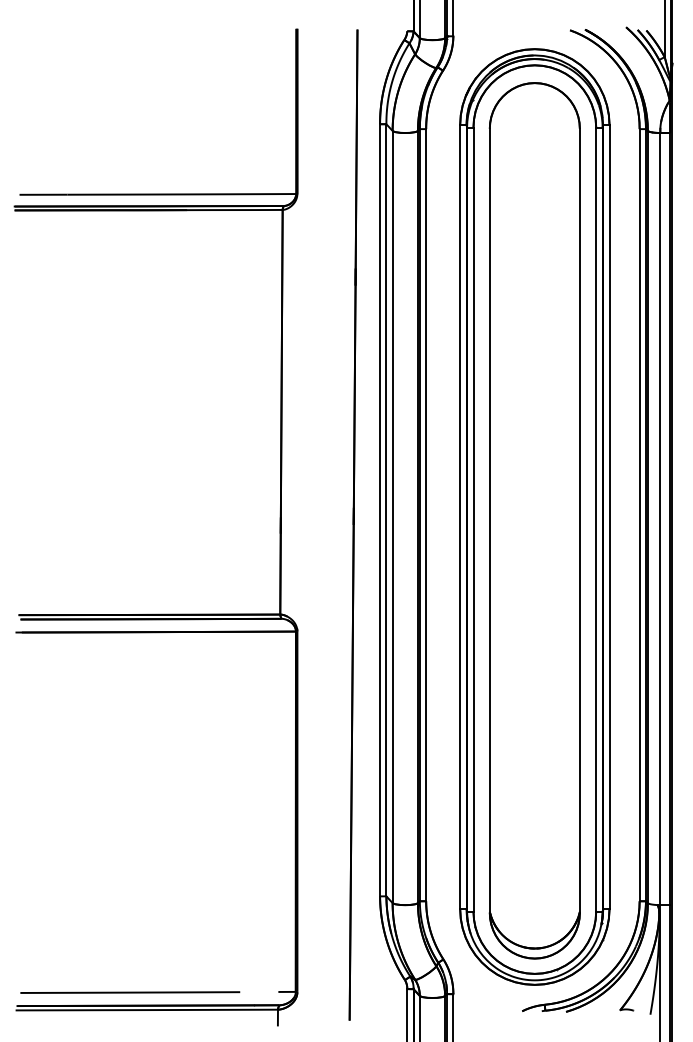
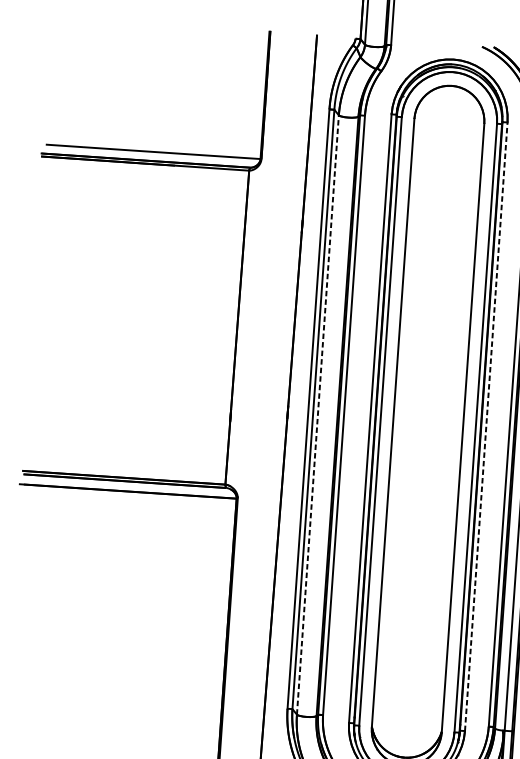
line: (392, 516) -> (317, 414), solid -> dashed
line: (609, 516) -> (486, 426), solid -> dashed

